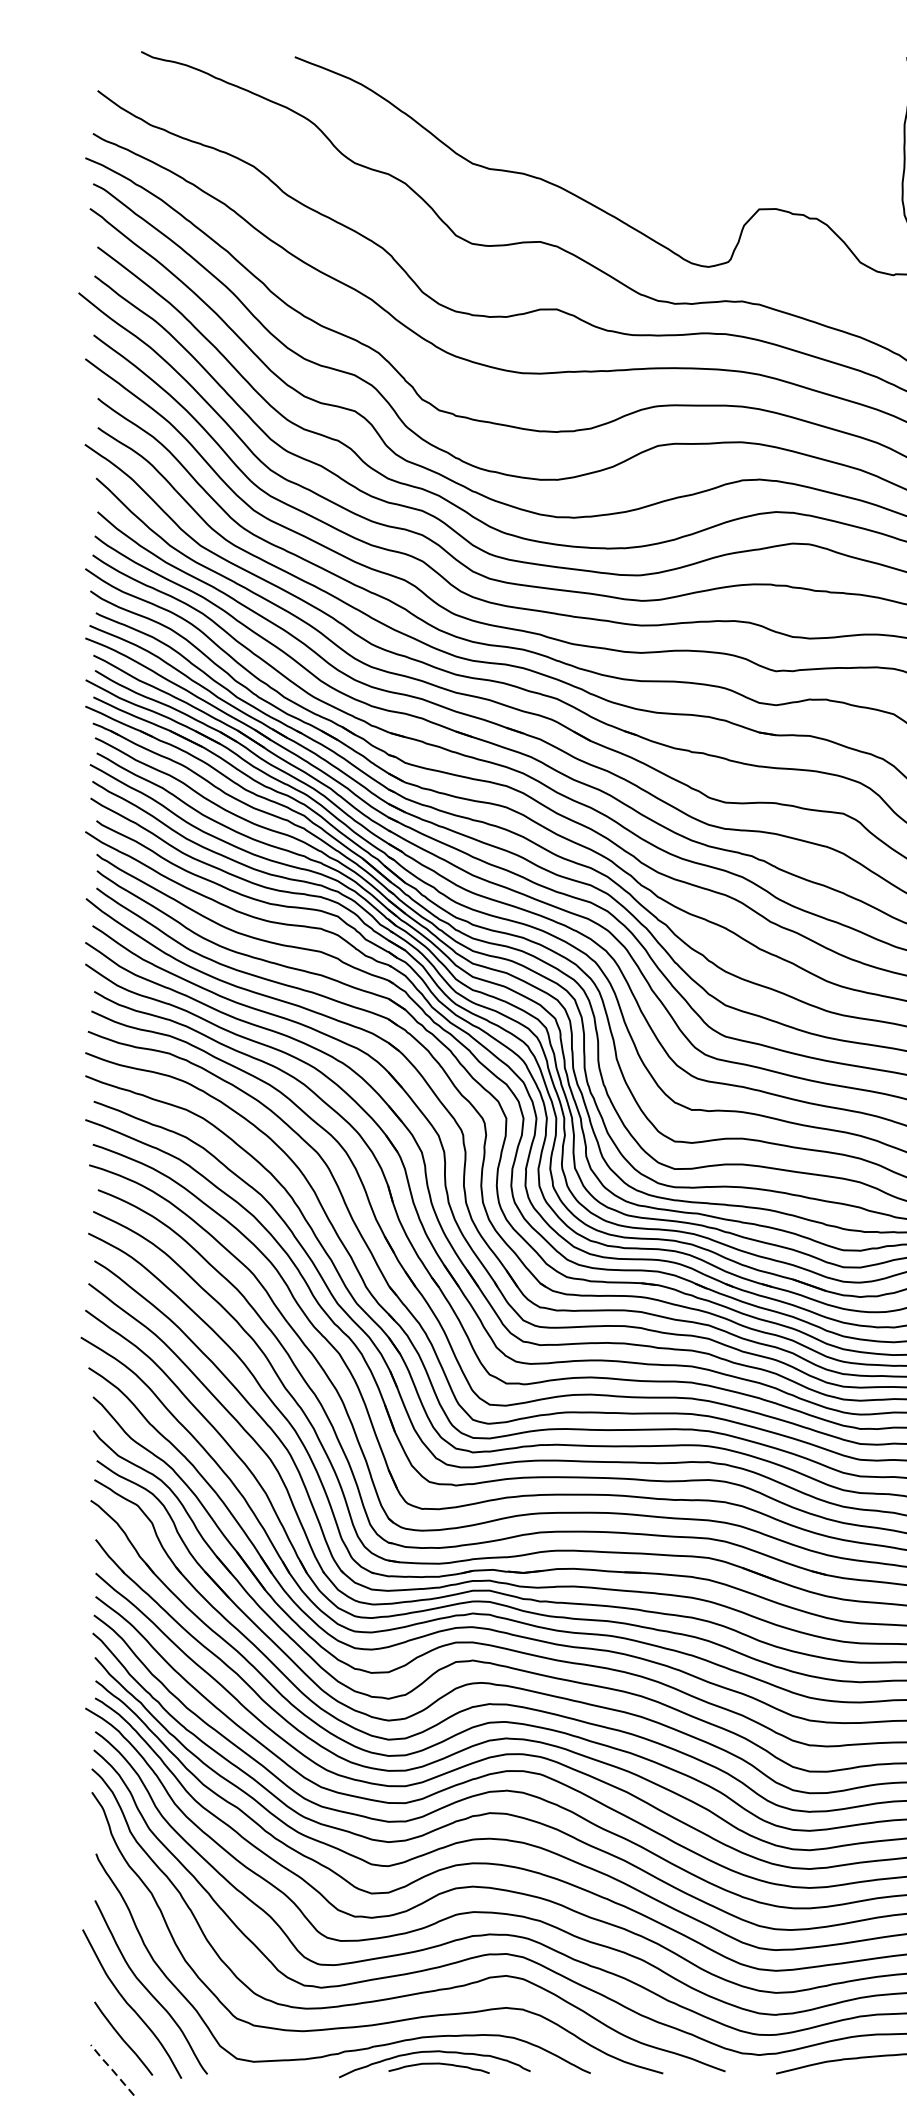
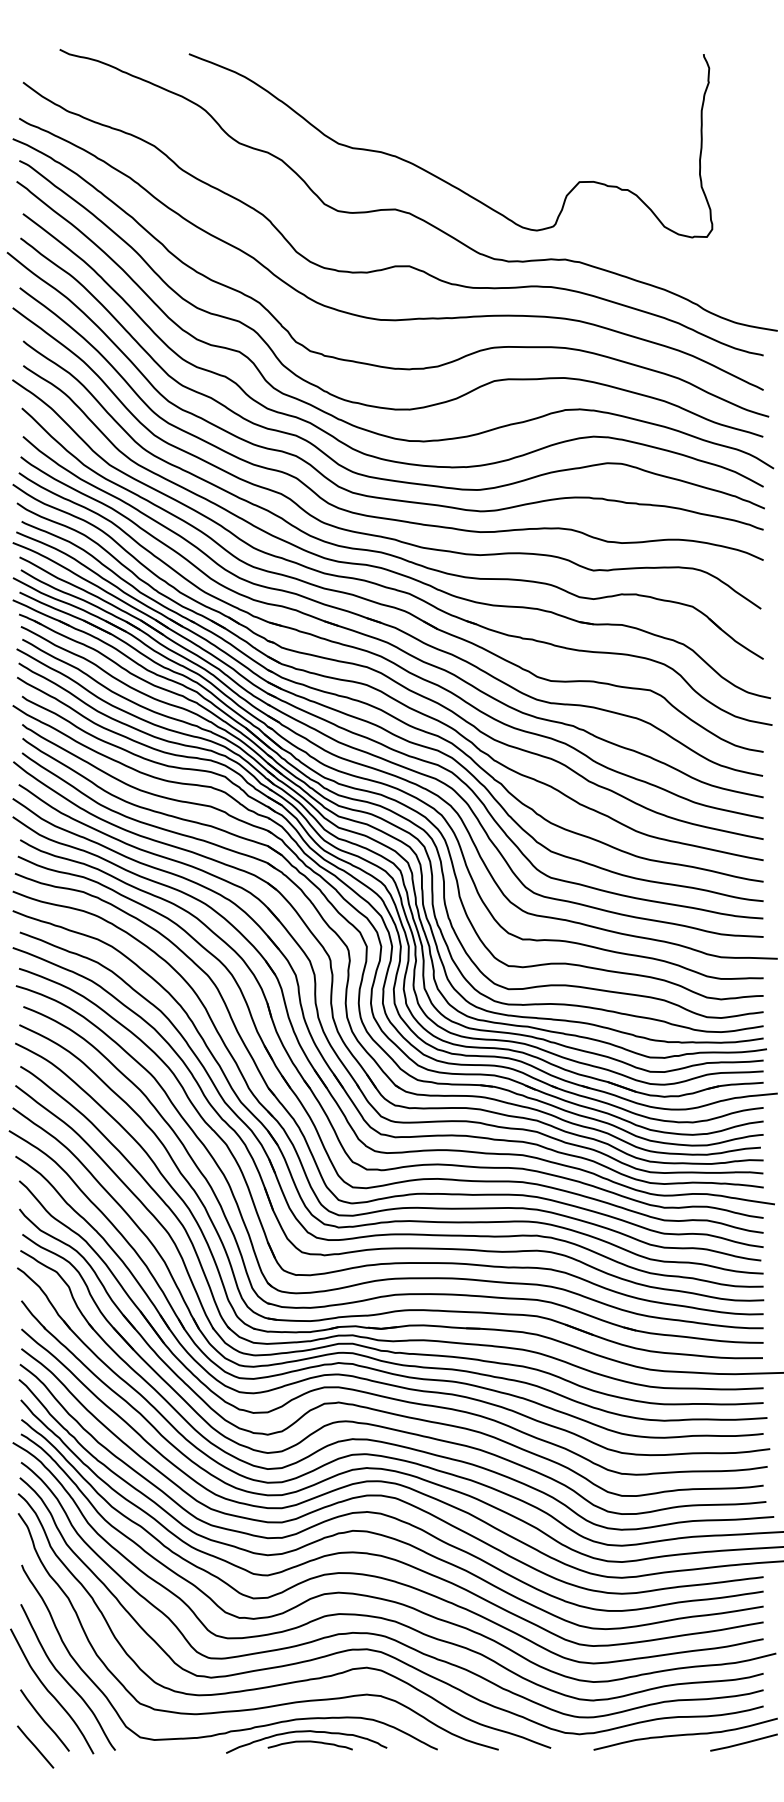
line: (111, 2069) -> (34, 1746), dashed -> solid

